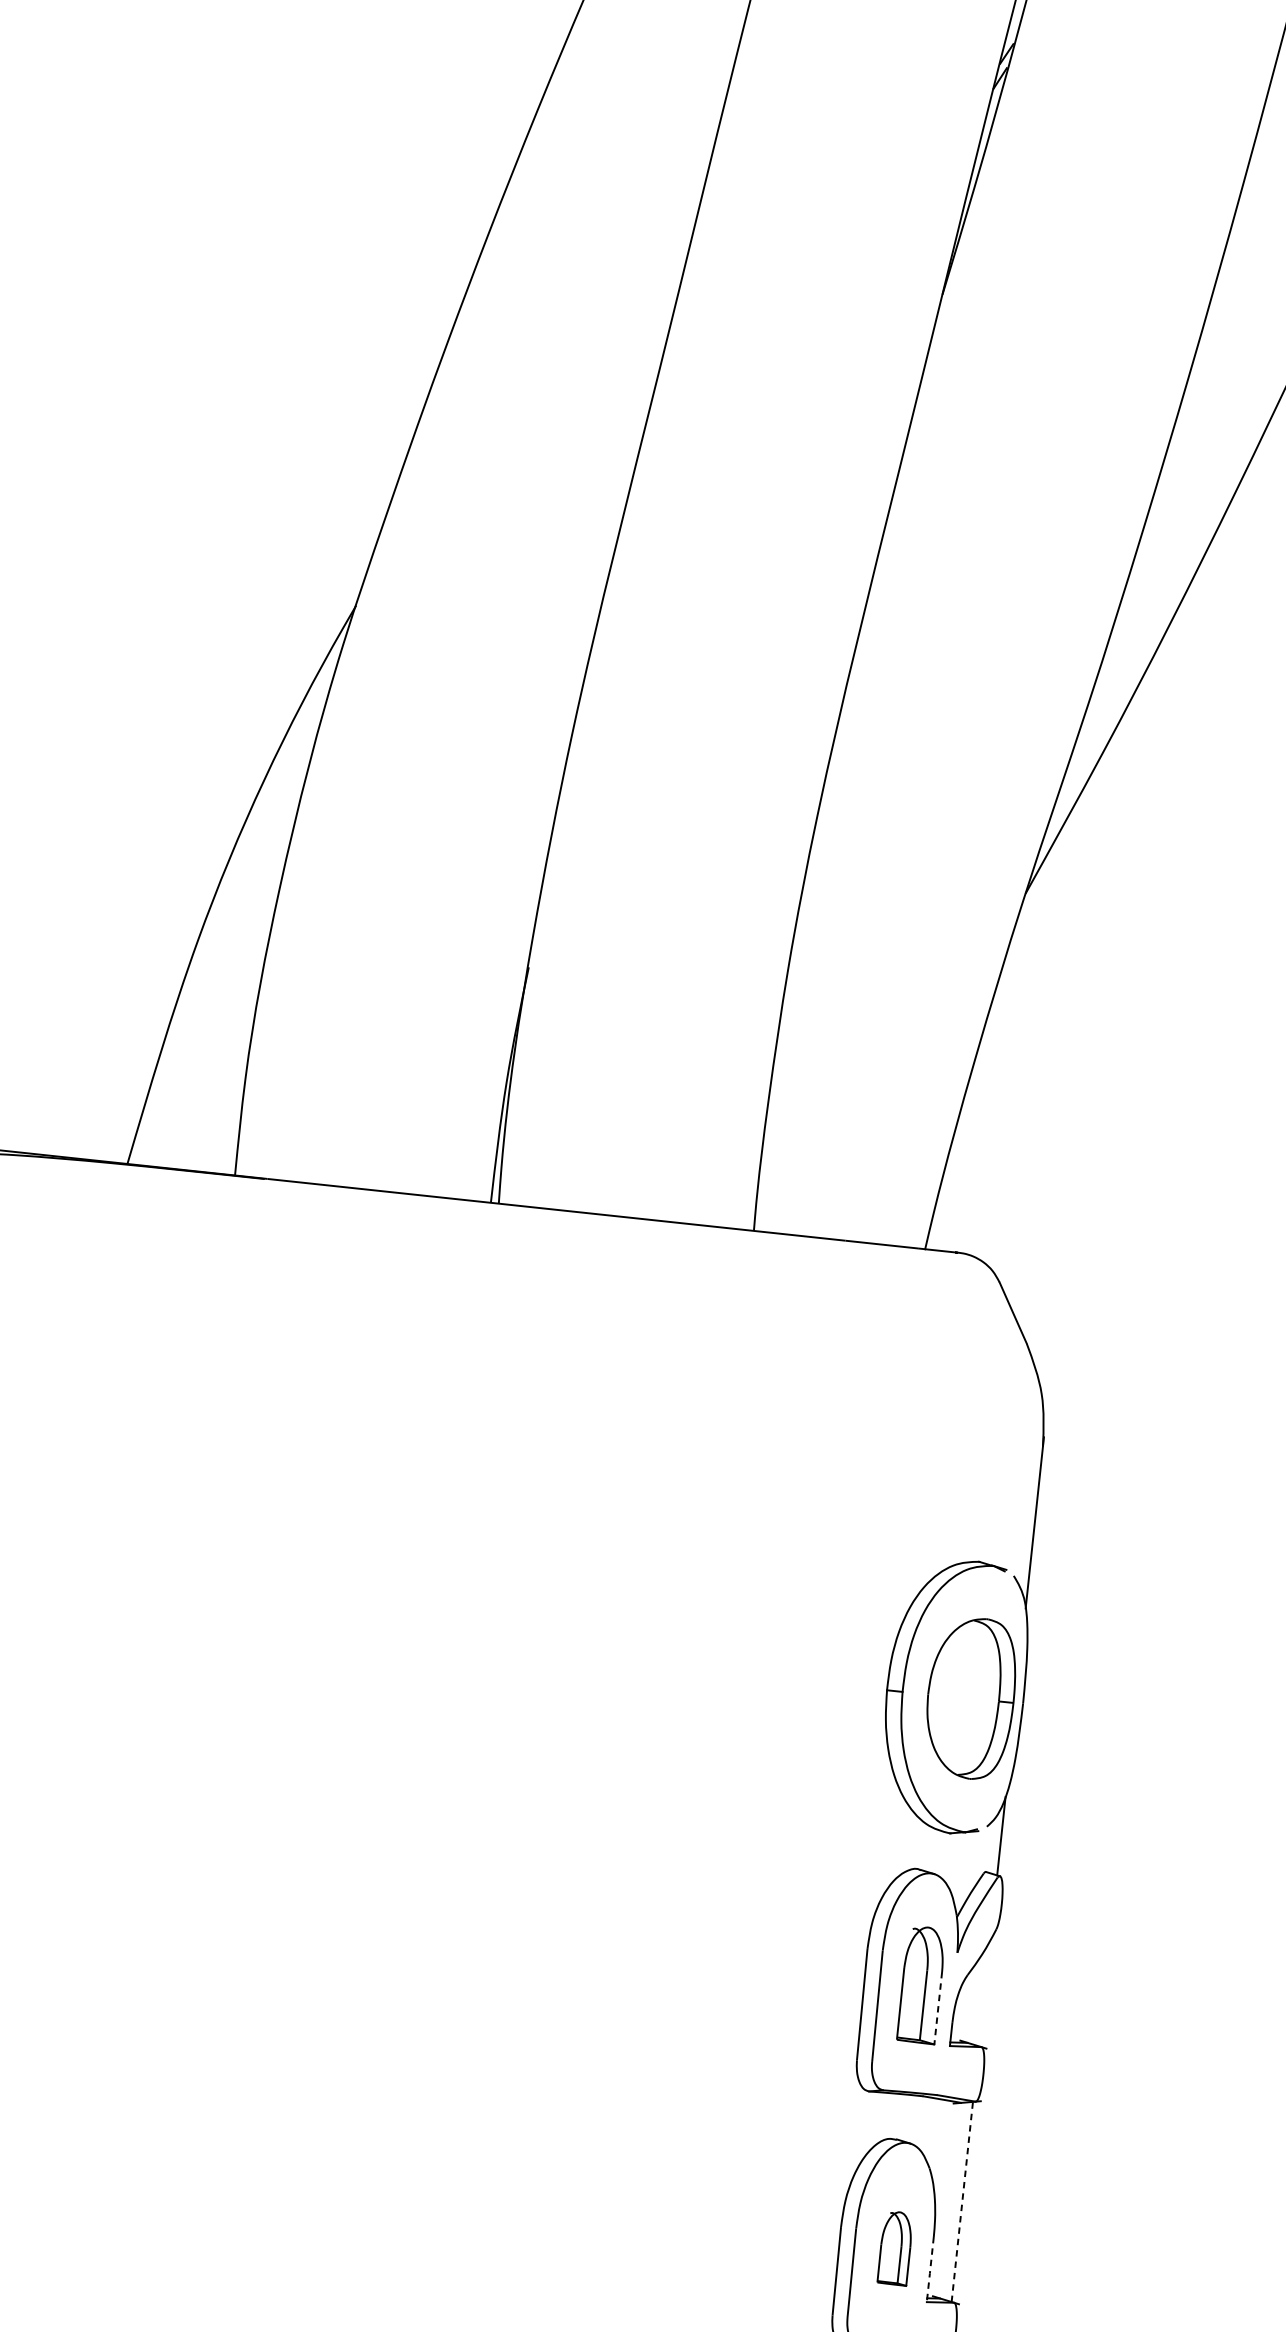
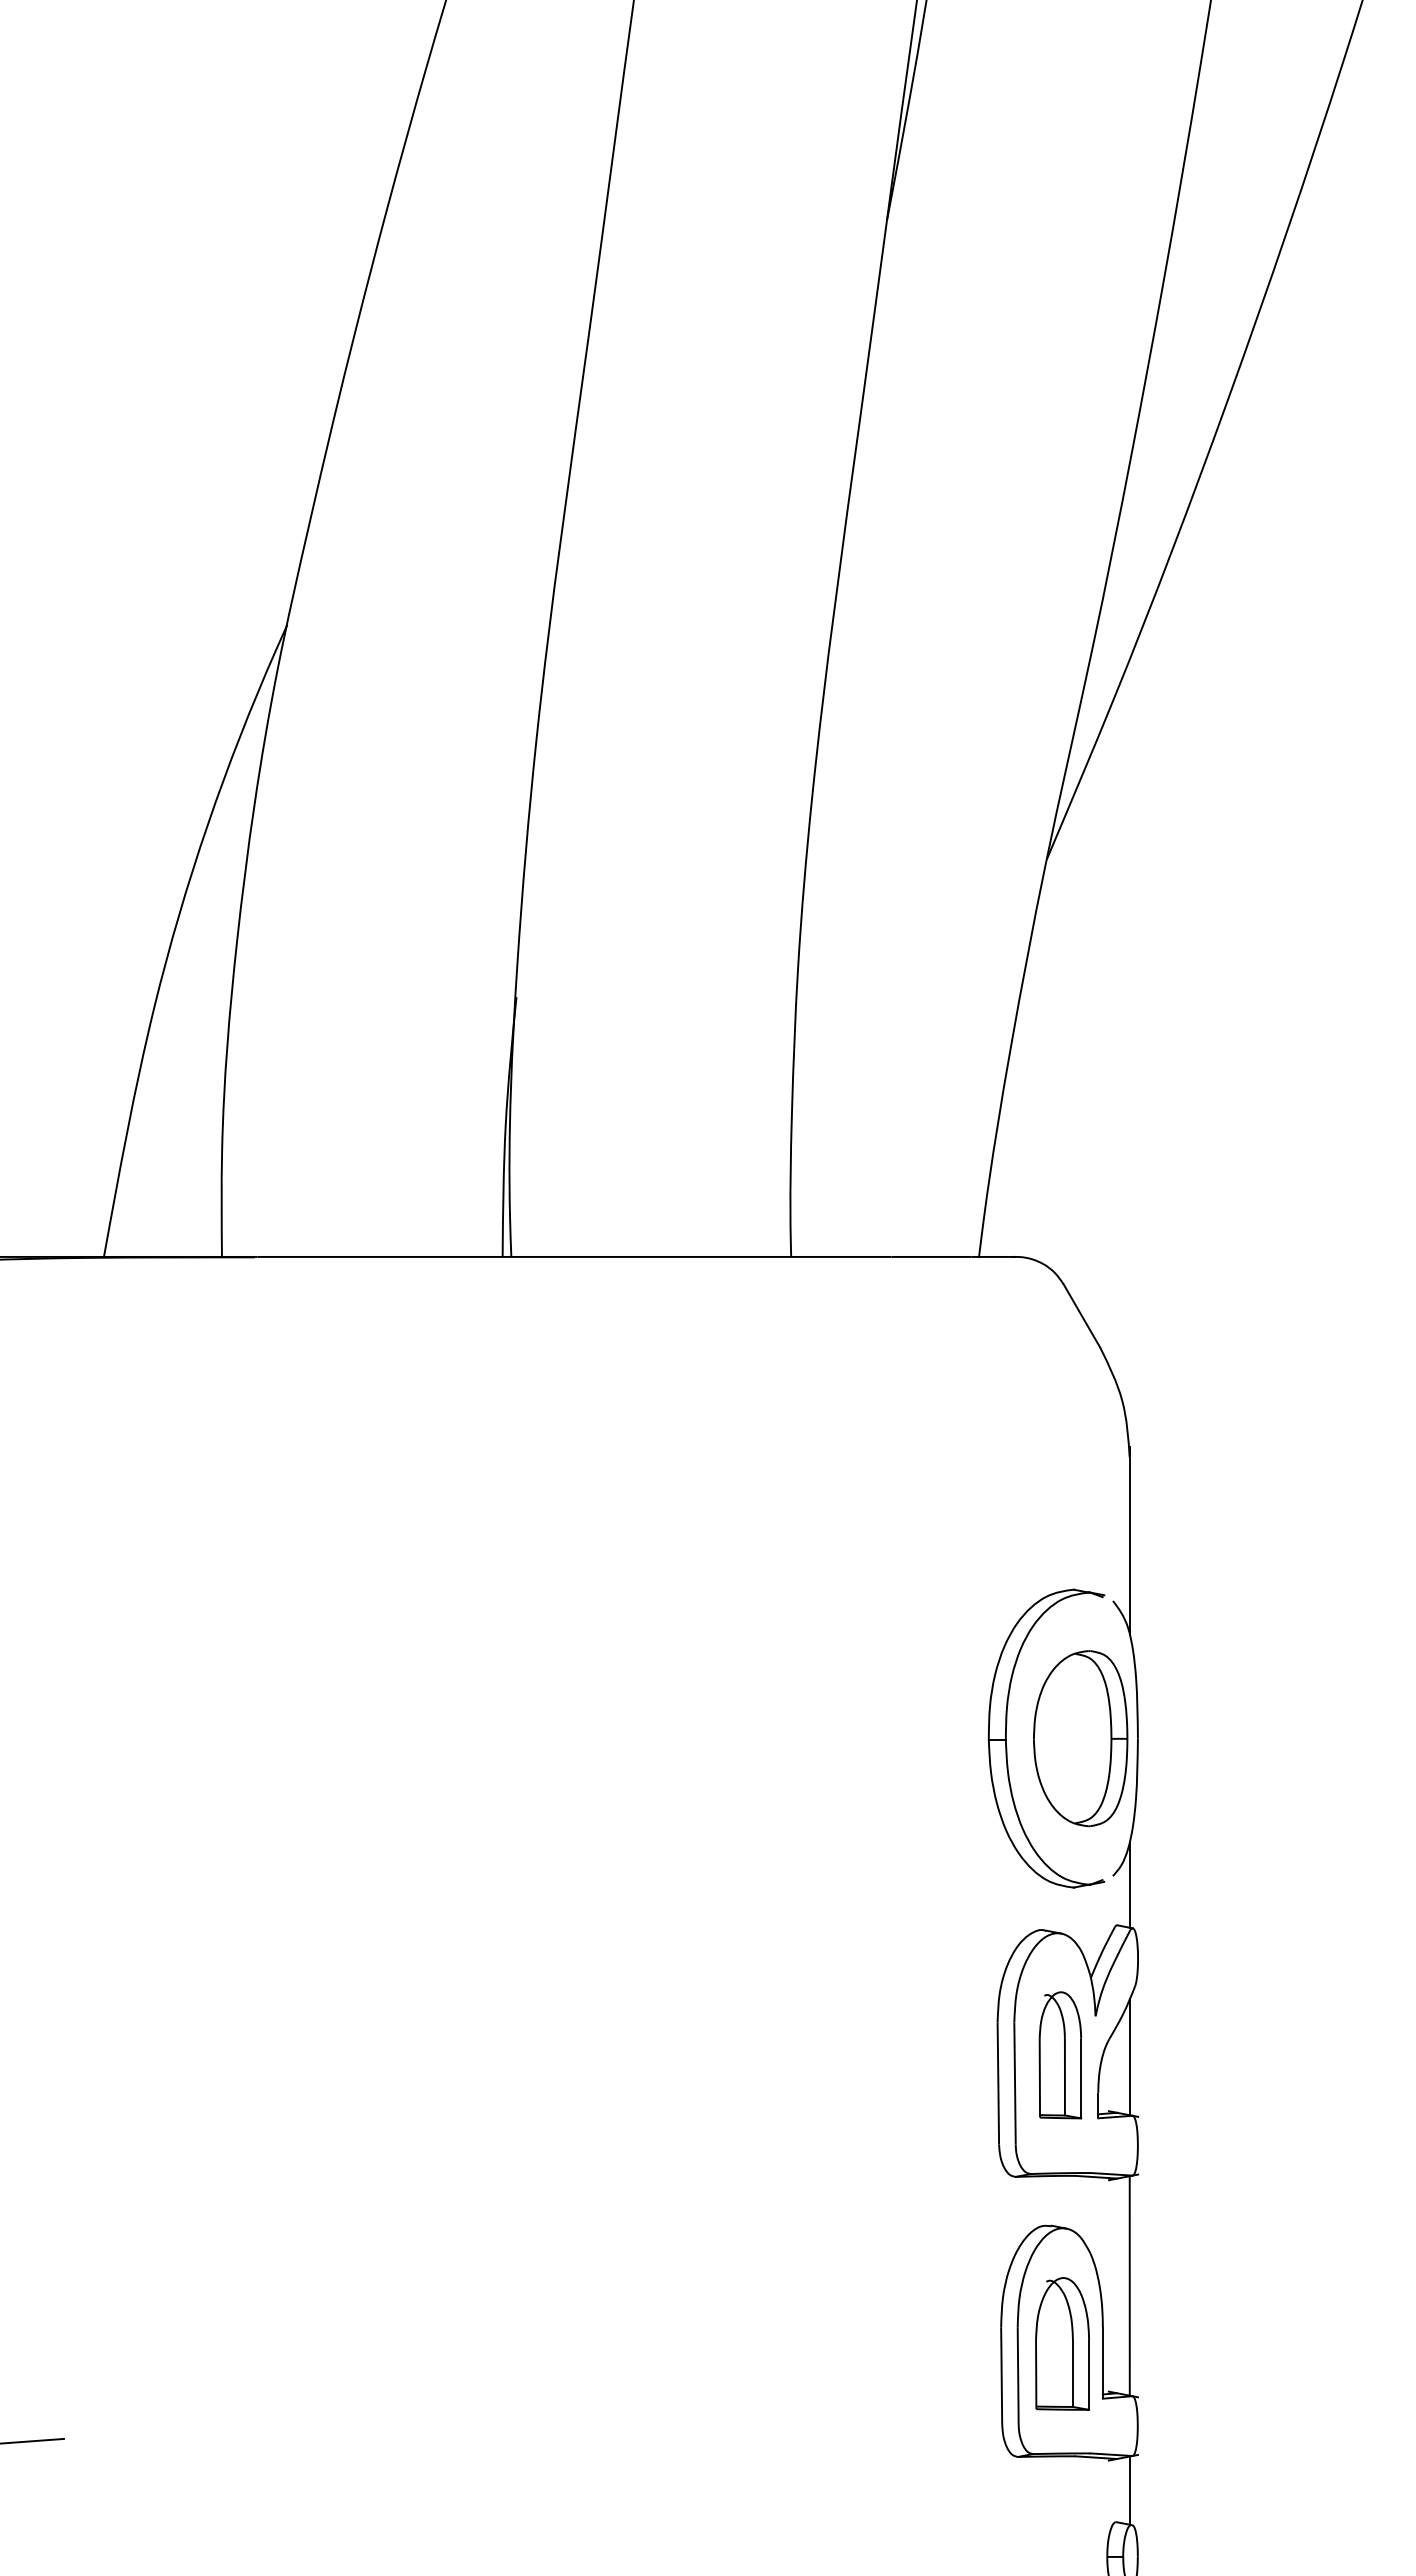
line: (984, 1992) -> (1129, 2056), added
line: (938, 2009) -> (1081, 2079), dashed -> solid
line: (962, 2201) -> (1129, 2285), dashed -> solid
part: (895, 2247) -> (1062, 2343), size x1.67
line: (929, 2270) -> (1102, 2363), dashed -> solid

